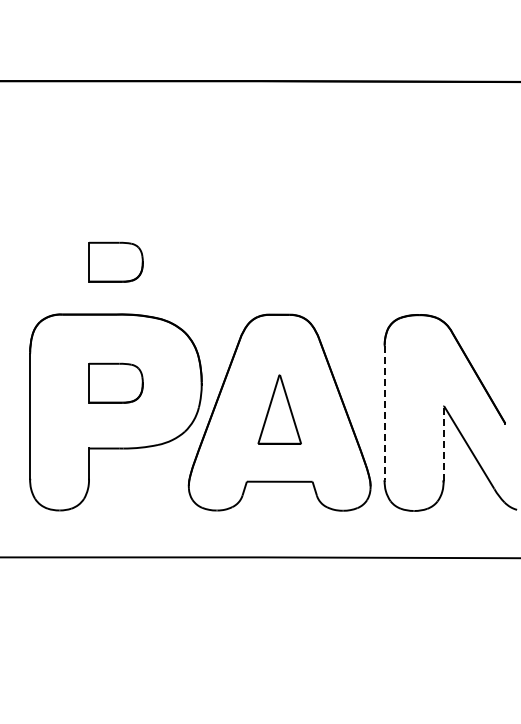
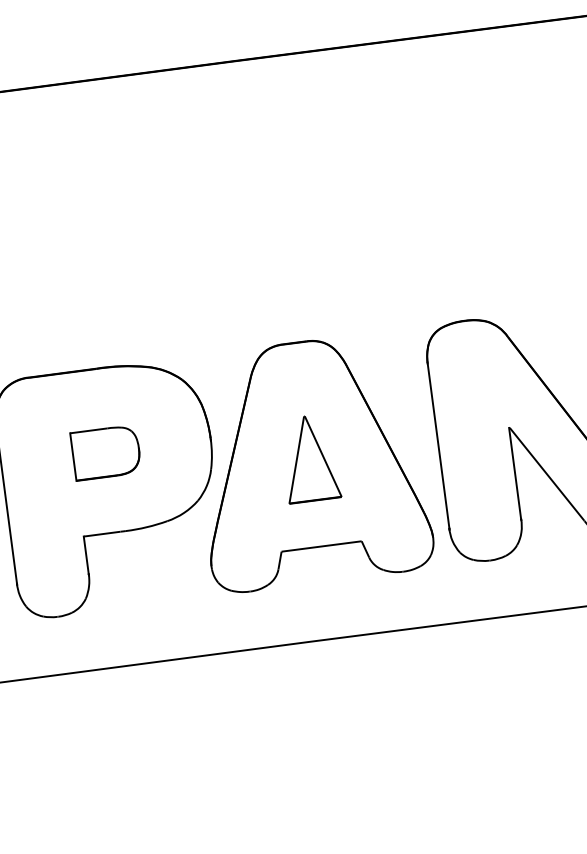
part: (115, 261) -> (86, 304), removed
line: (384, 413) -> (438, 446), dashed -> solid
line: (443, 442) -> (514, 472), dashed -> solid

